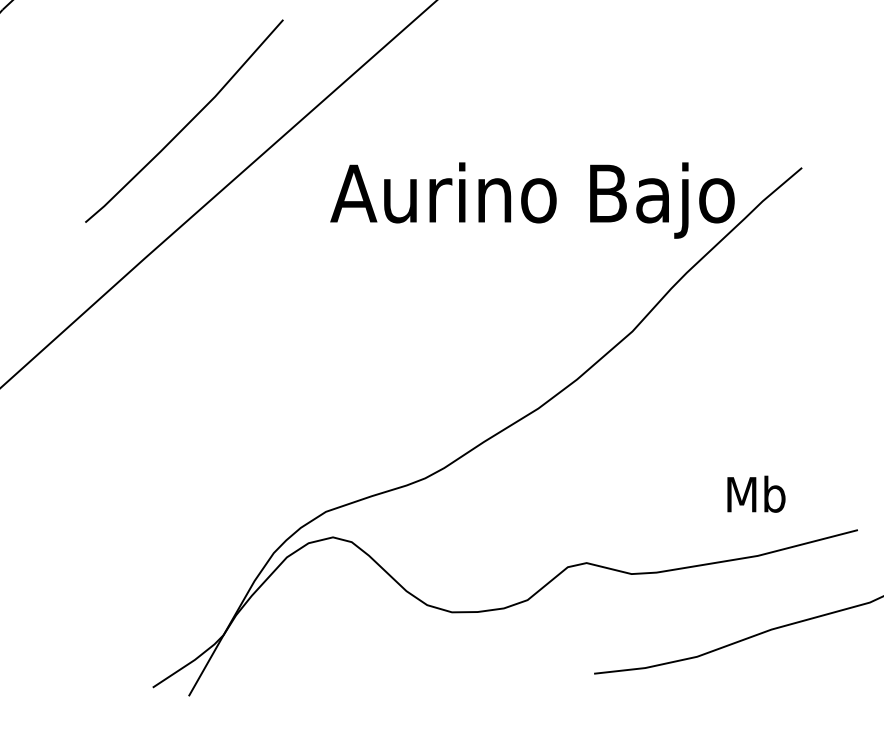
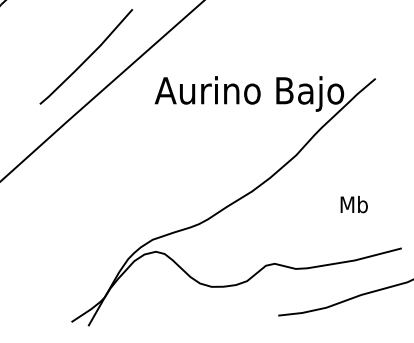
text: (754, 494) -> (353, 204), moved

